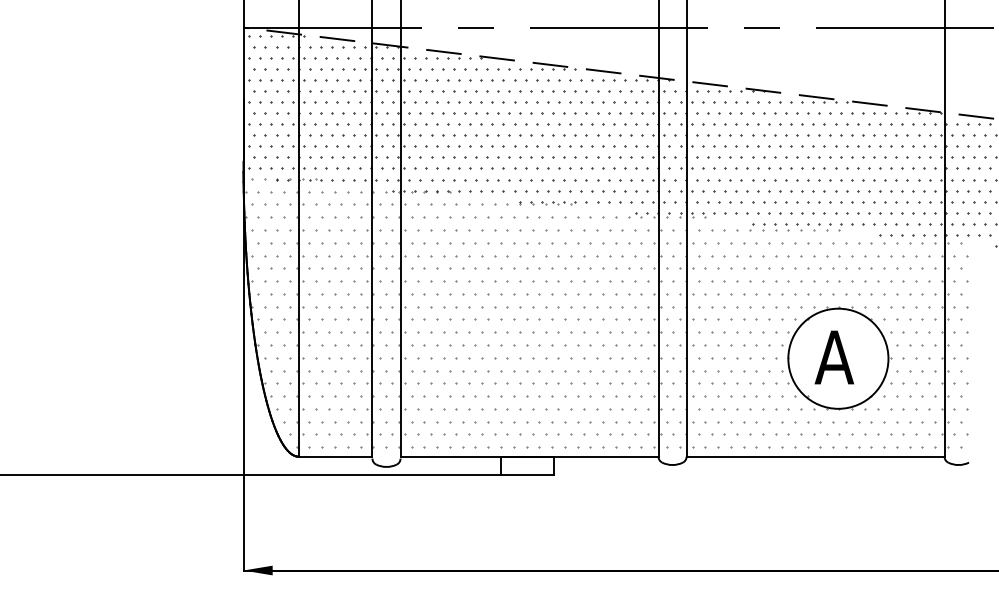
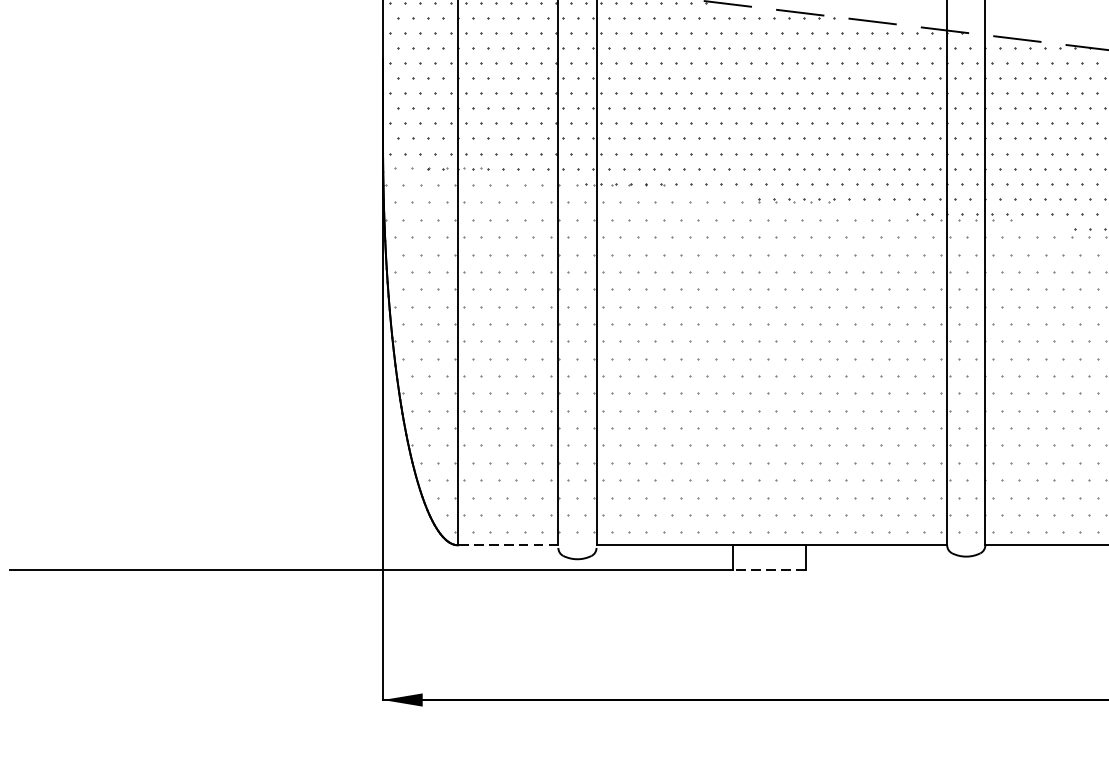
line: (335, 456) -> (508, 545), solid -> dashed
line: (527, 474) -> (769, 569), solid -> dashed

